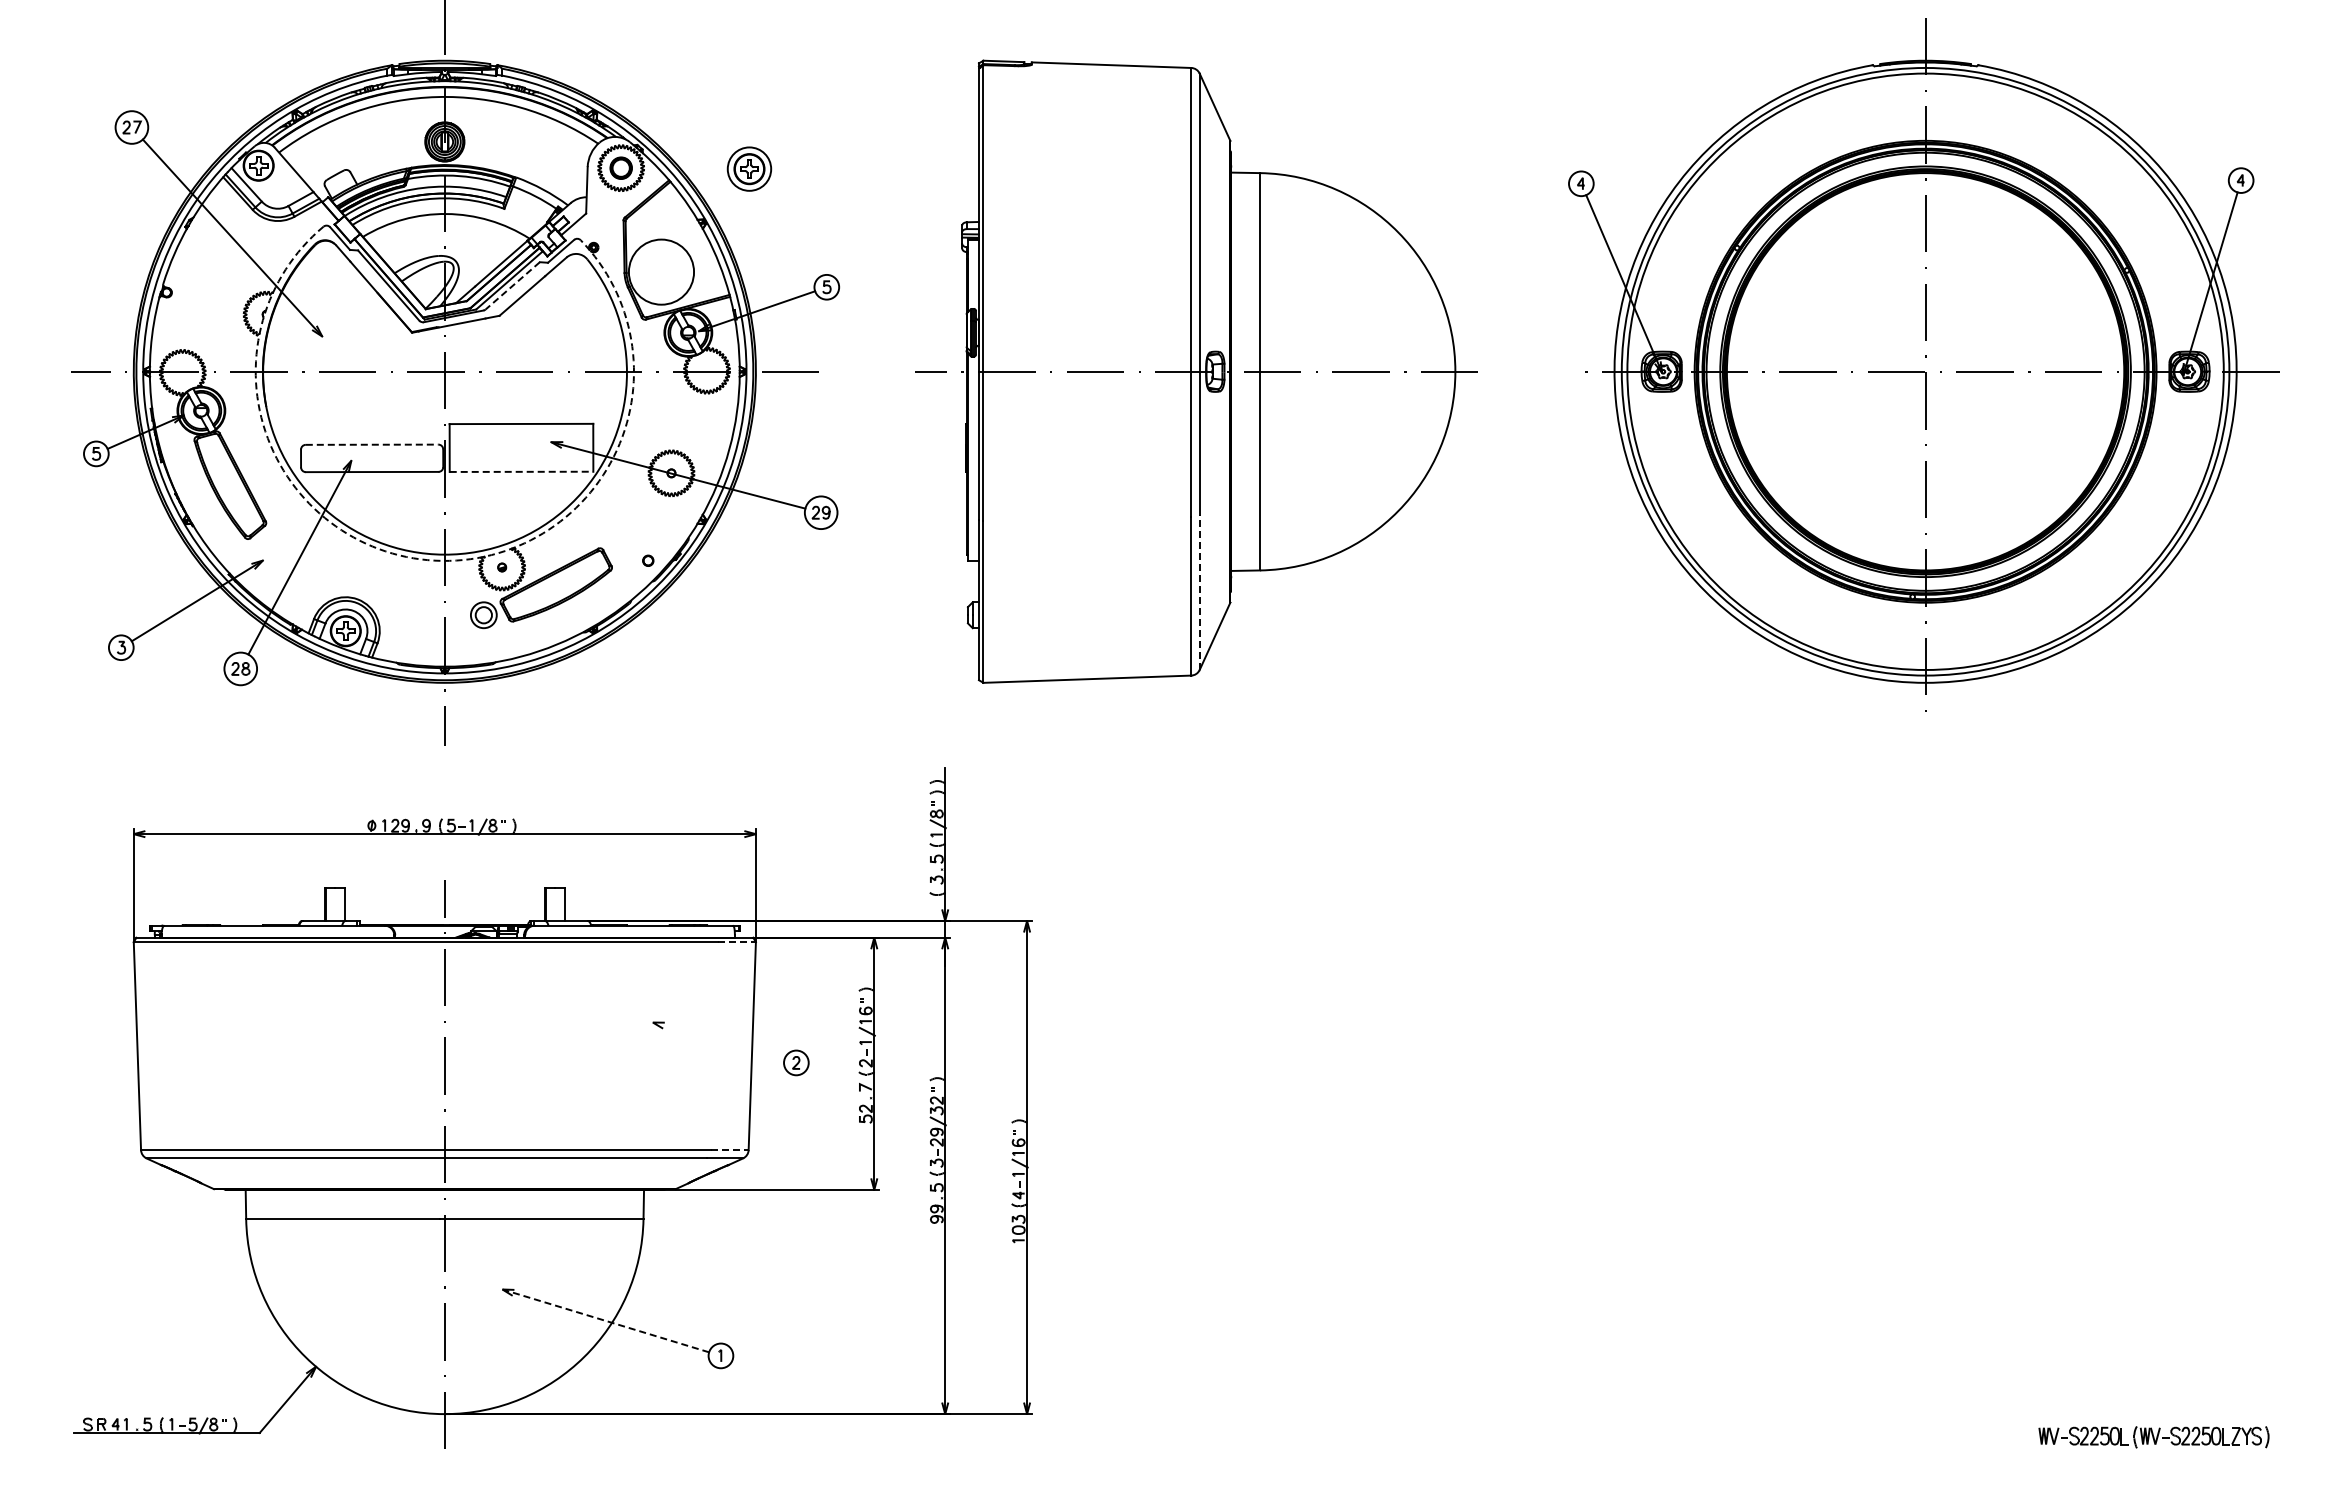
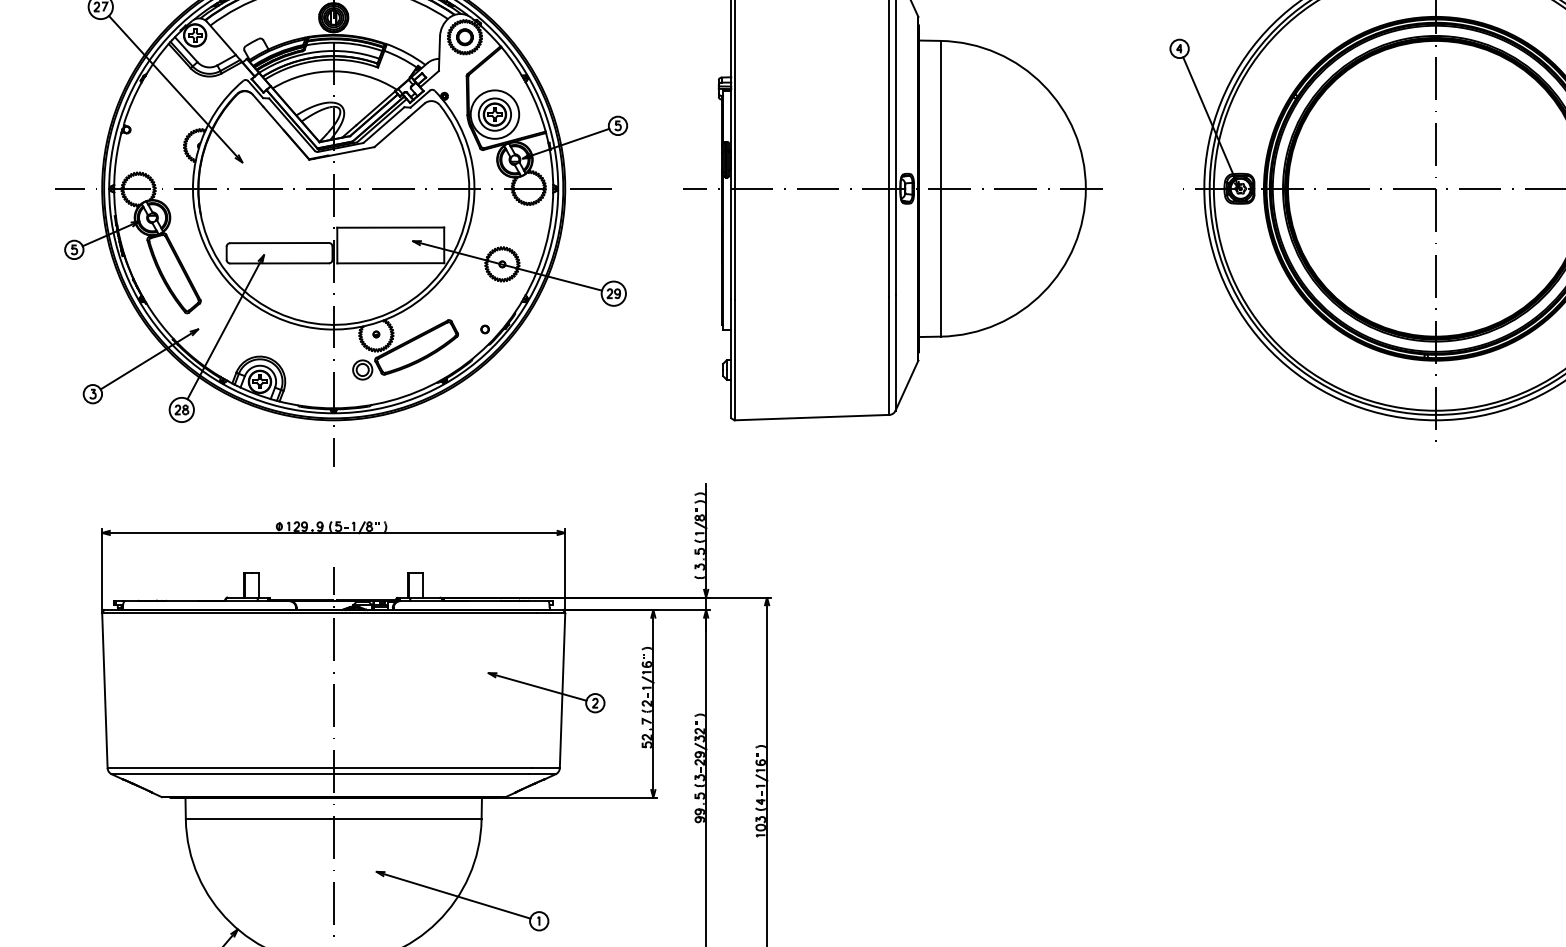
part: (749, 168) -> (494, 114), moved
line: (512, 285) -> (384, 124), dashed -> solid
line: (372, 444) -> (279, 242), dashed -> solid
line: (521, 471) -> (390, 263), dashed -> solid
arc: (434, 560) -> (326, 329), dashed -> solid
line: (1199, 592) -> (895, 353), dashed -> solid
line: (737, 942) -> (551, 613), dashed -> solid
line: (718, 1040) -> (537, 686), added
line: (730, 1150) -> (546, 768), dashed -> solid
line: (606, 1321) -> (454, 895), dashed -> solid

